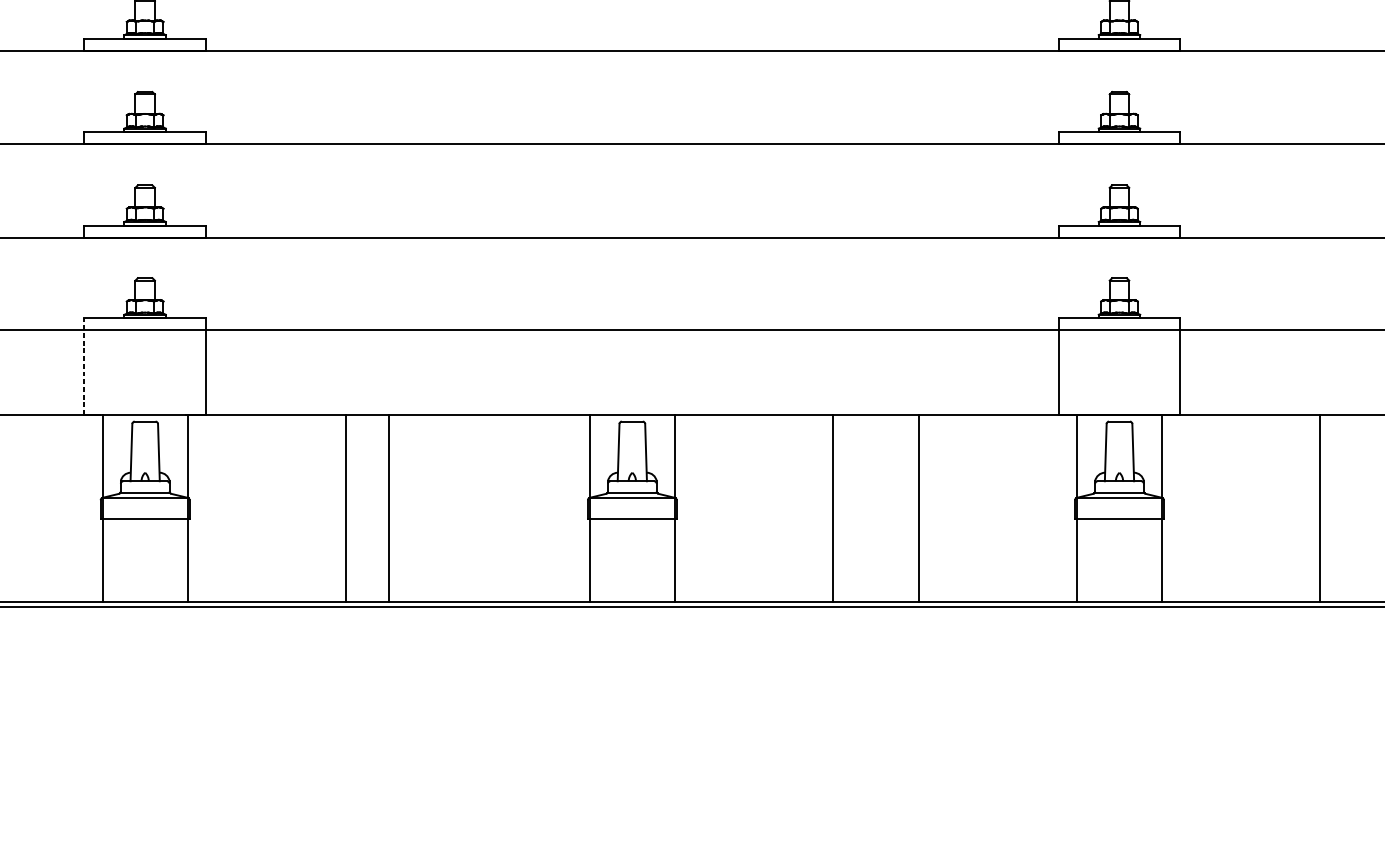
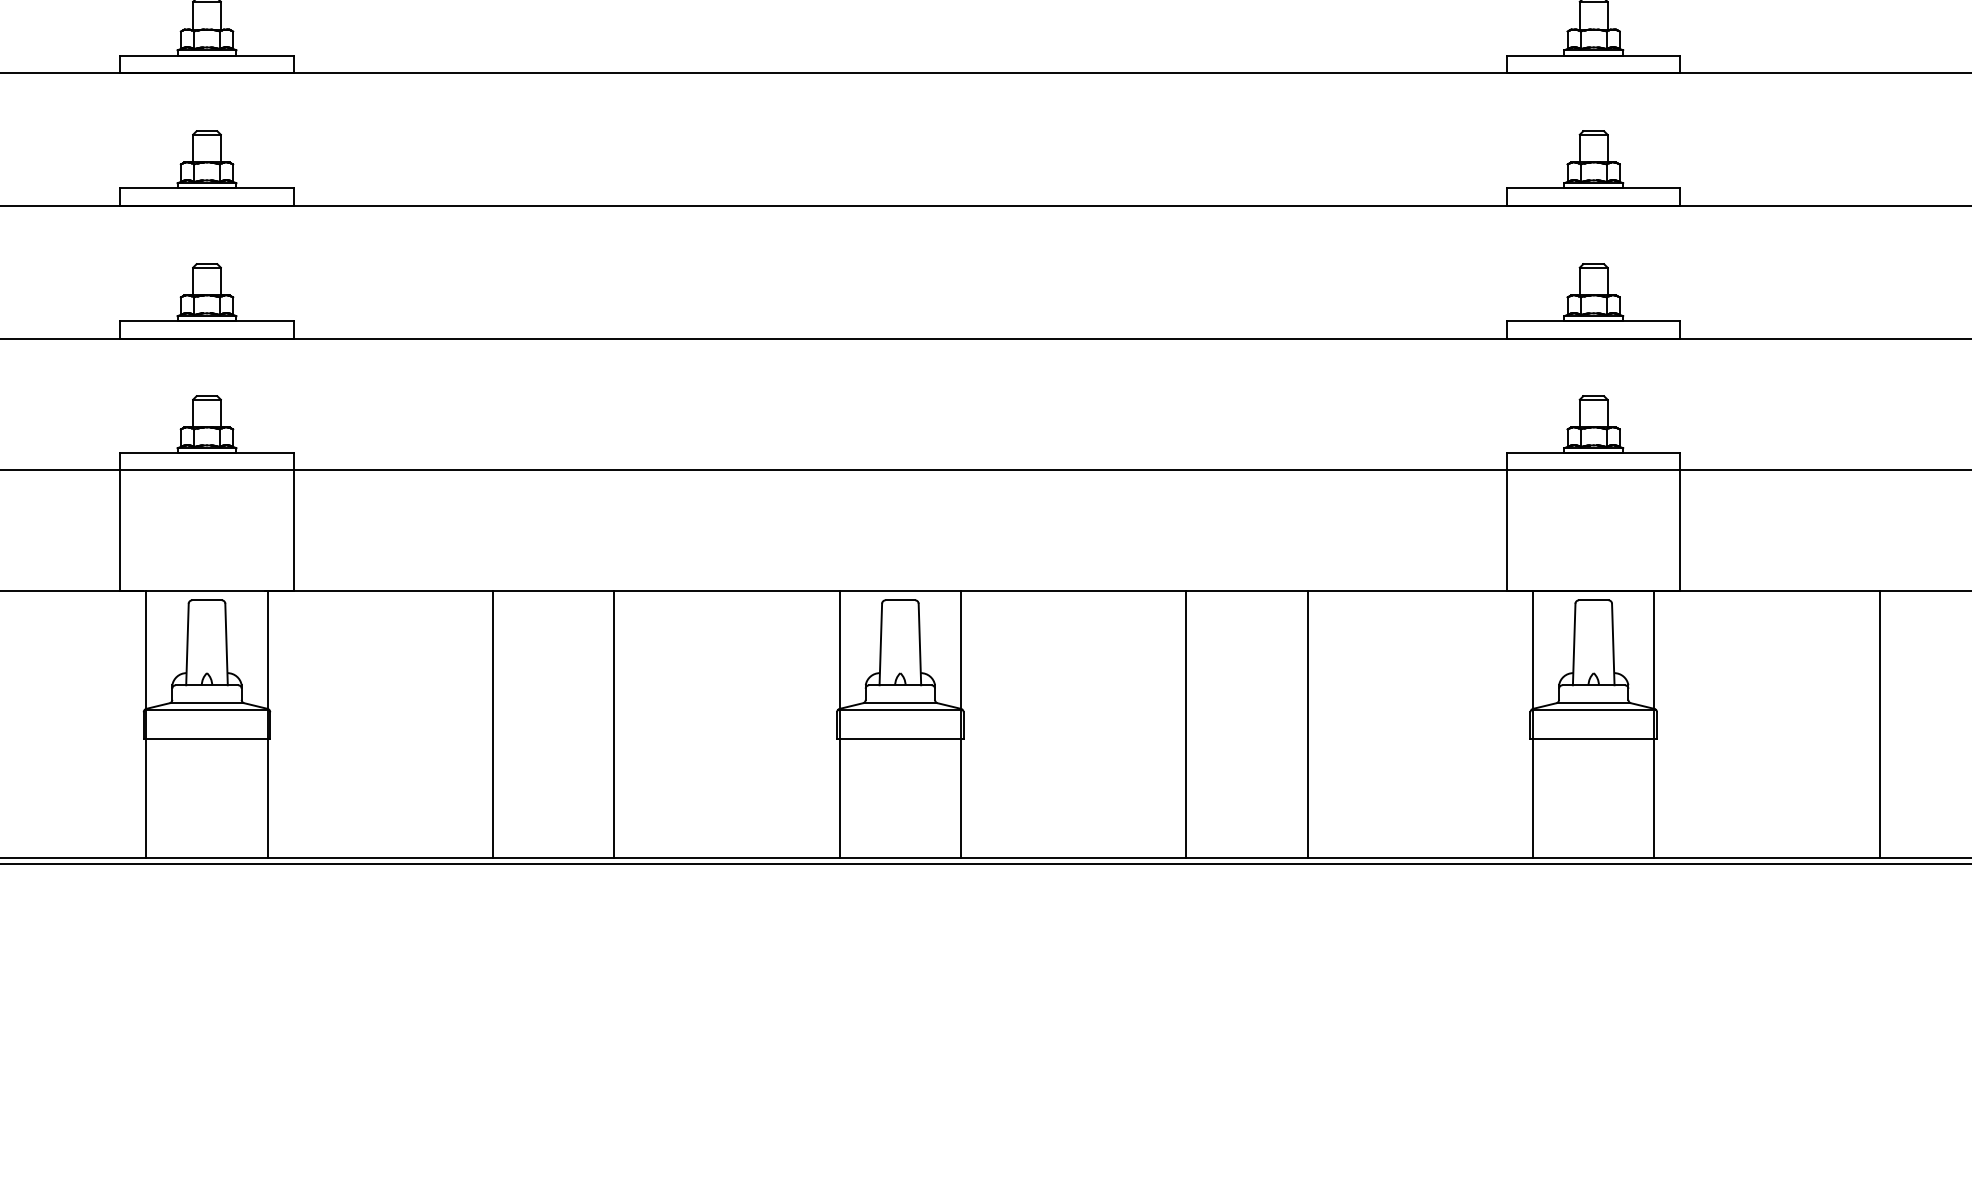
line: (84, 366) -> (120, 522), dashed -> solid
line: (389, 508) -> (614, 724), moved

